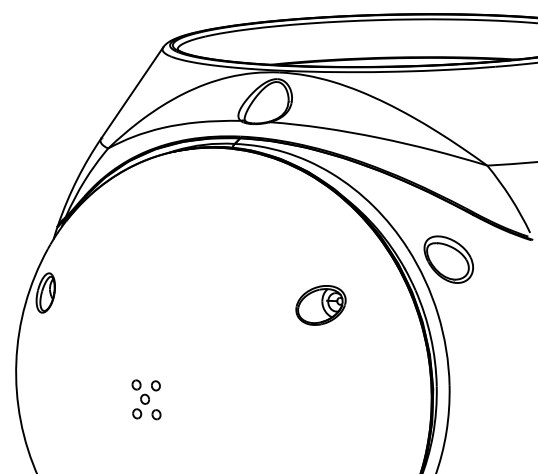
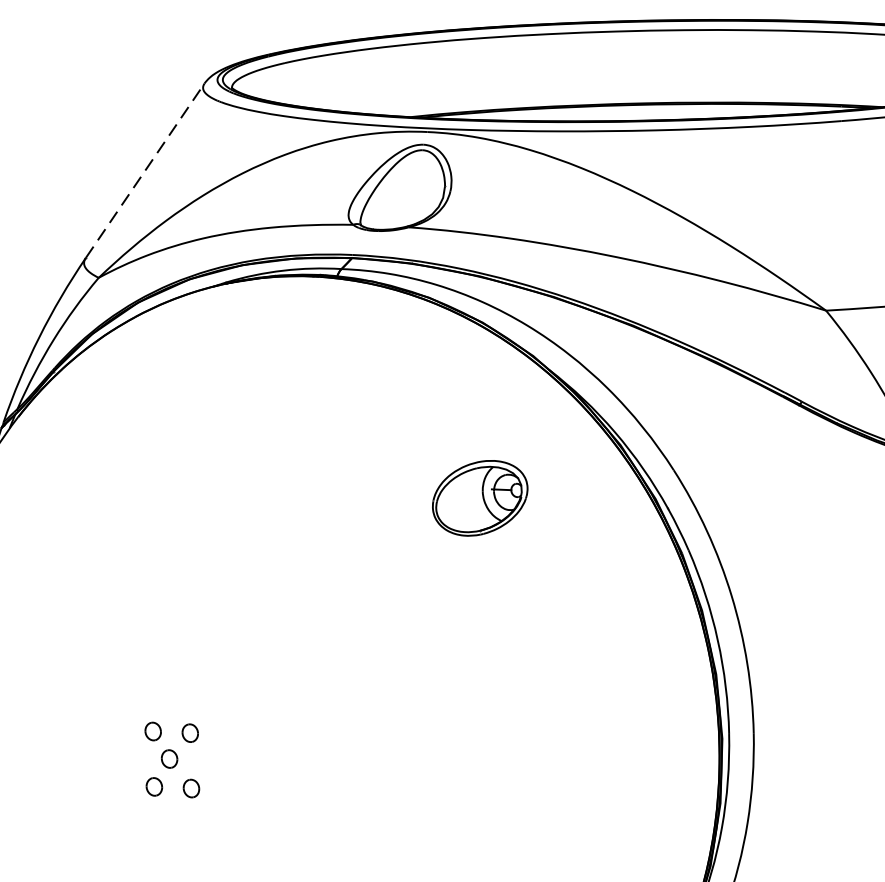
line: (132, 92) -> (145, 170), solid -> dashed
part: (448, 259) -> (751, 490), removed
part: (320, 305) -> (479, 498), moved

